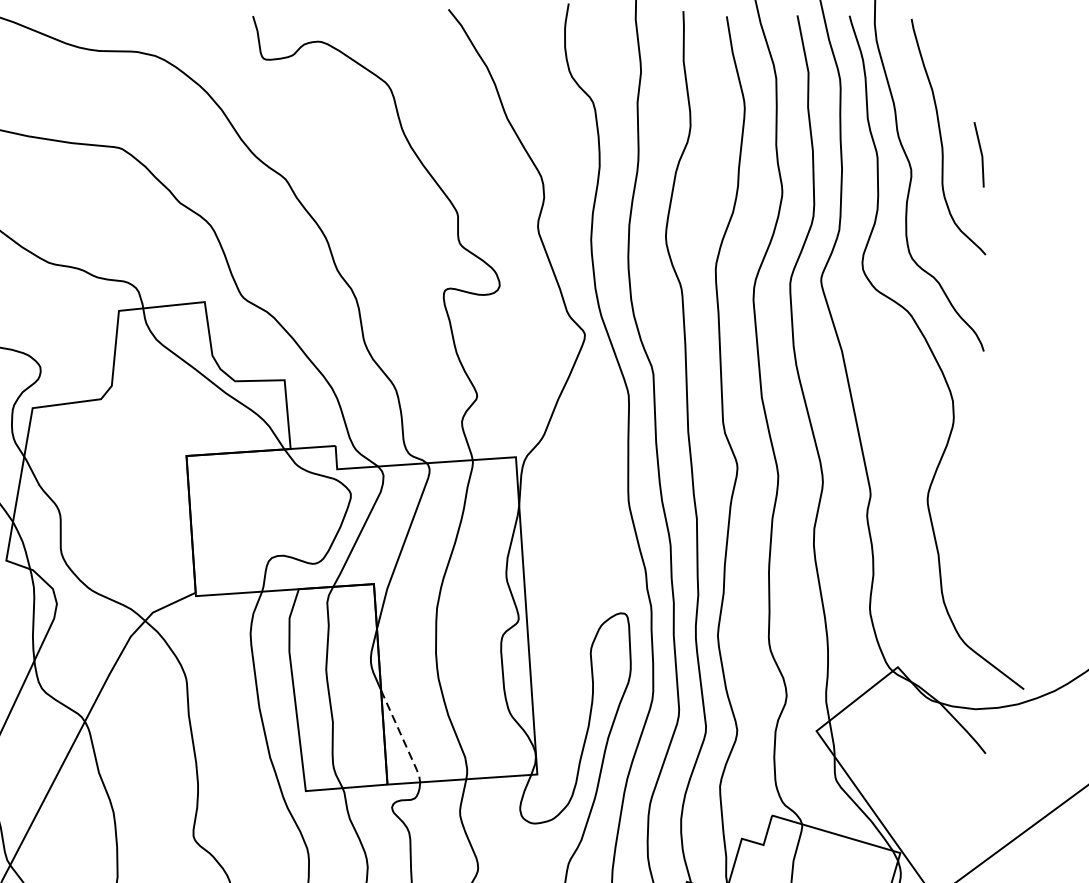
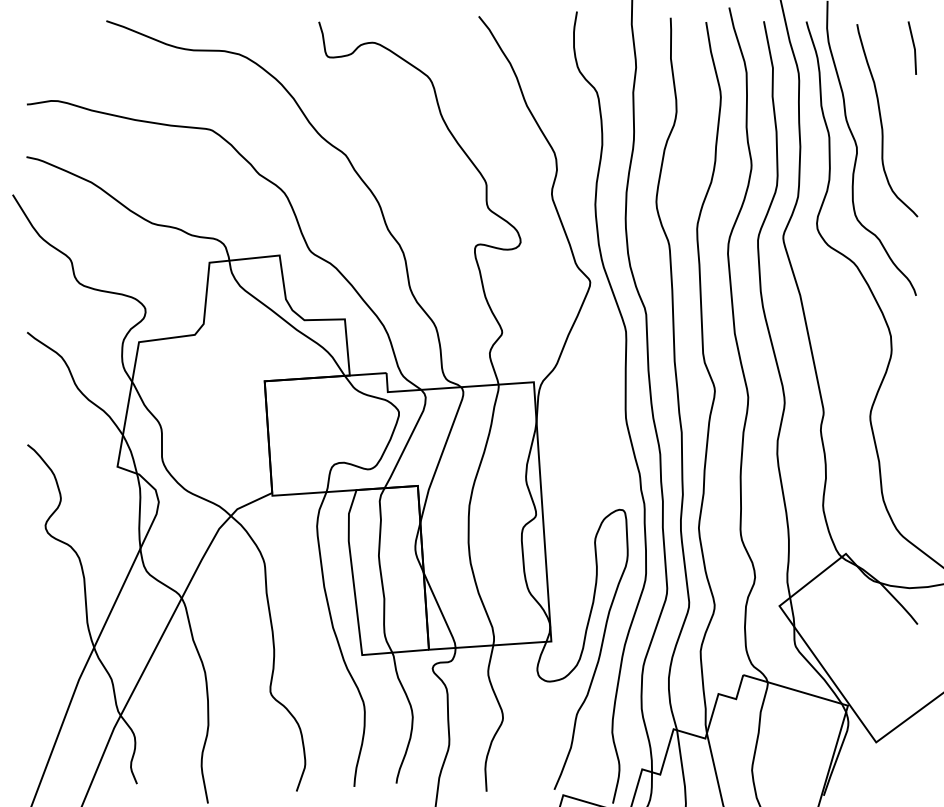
line: (980, 153) -> (913, 47), moved
line: (402, 737) -> (441, 611), dashed -> solid

